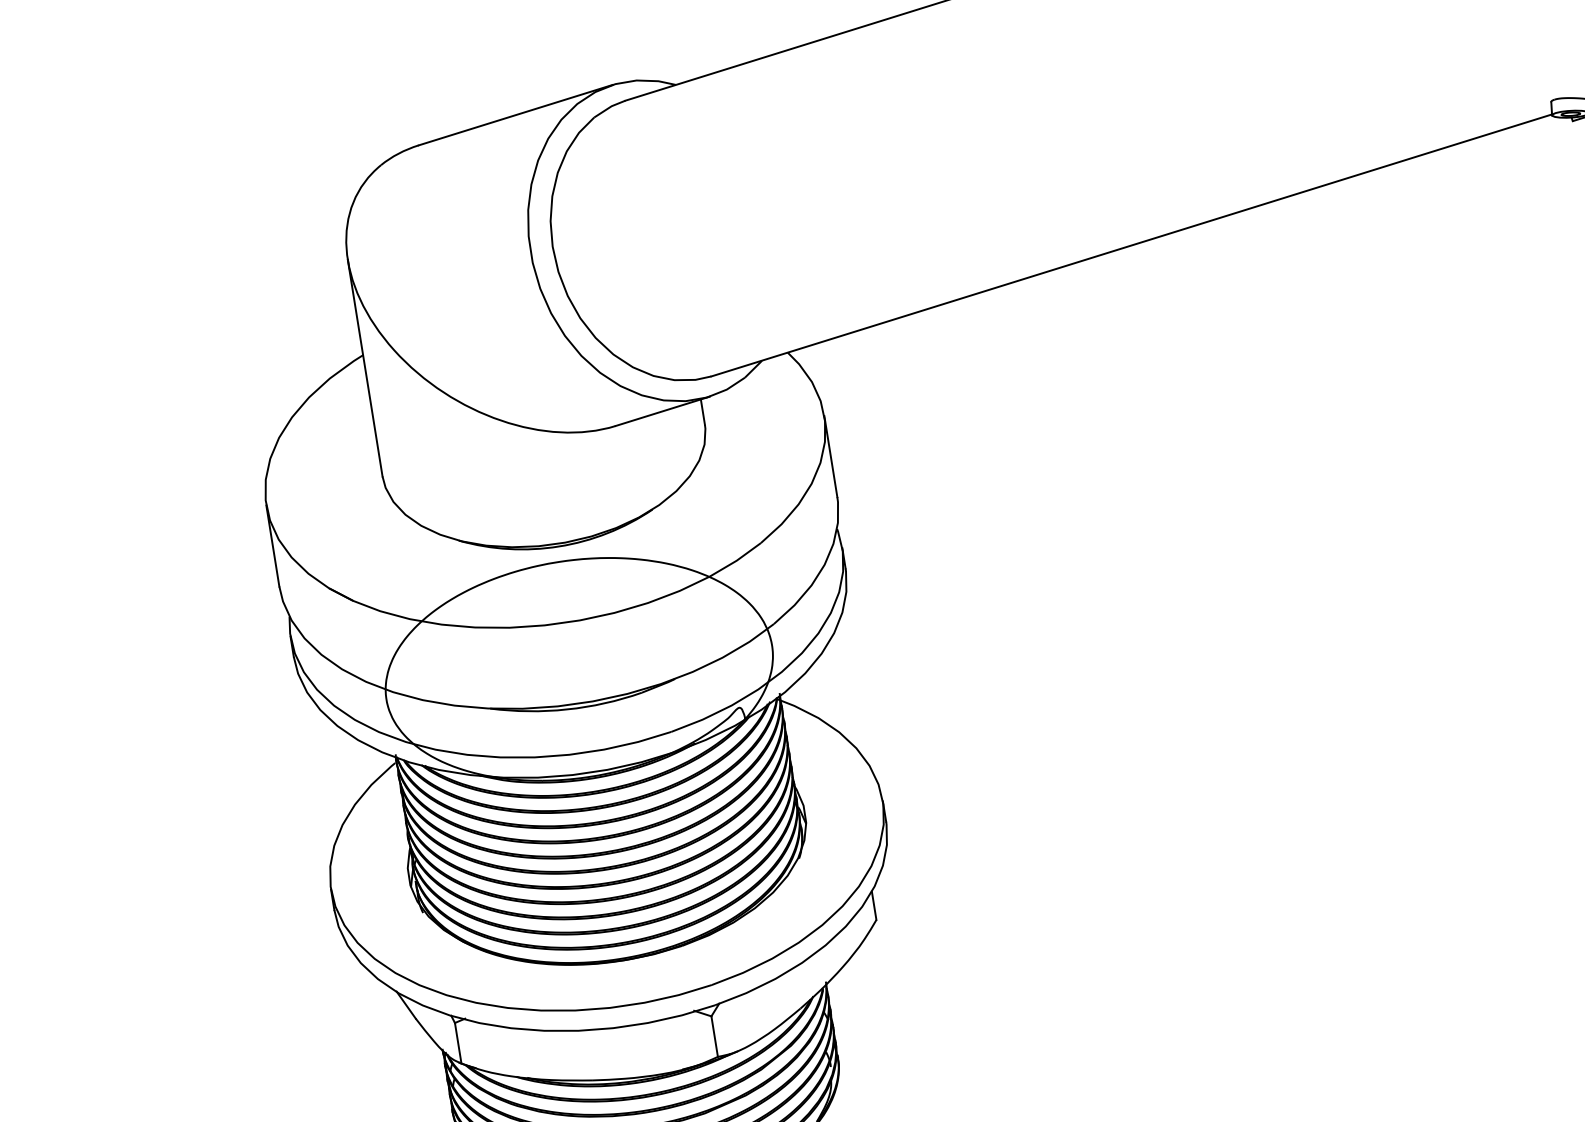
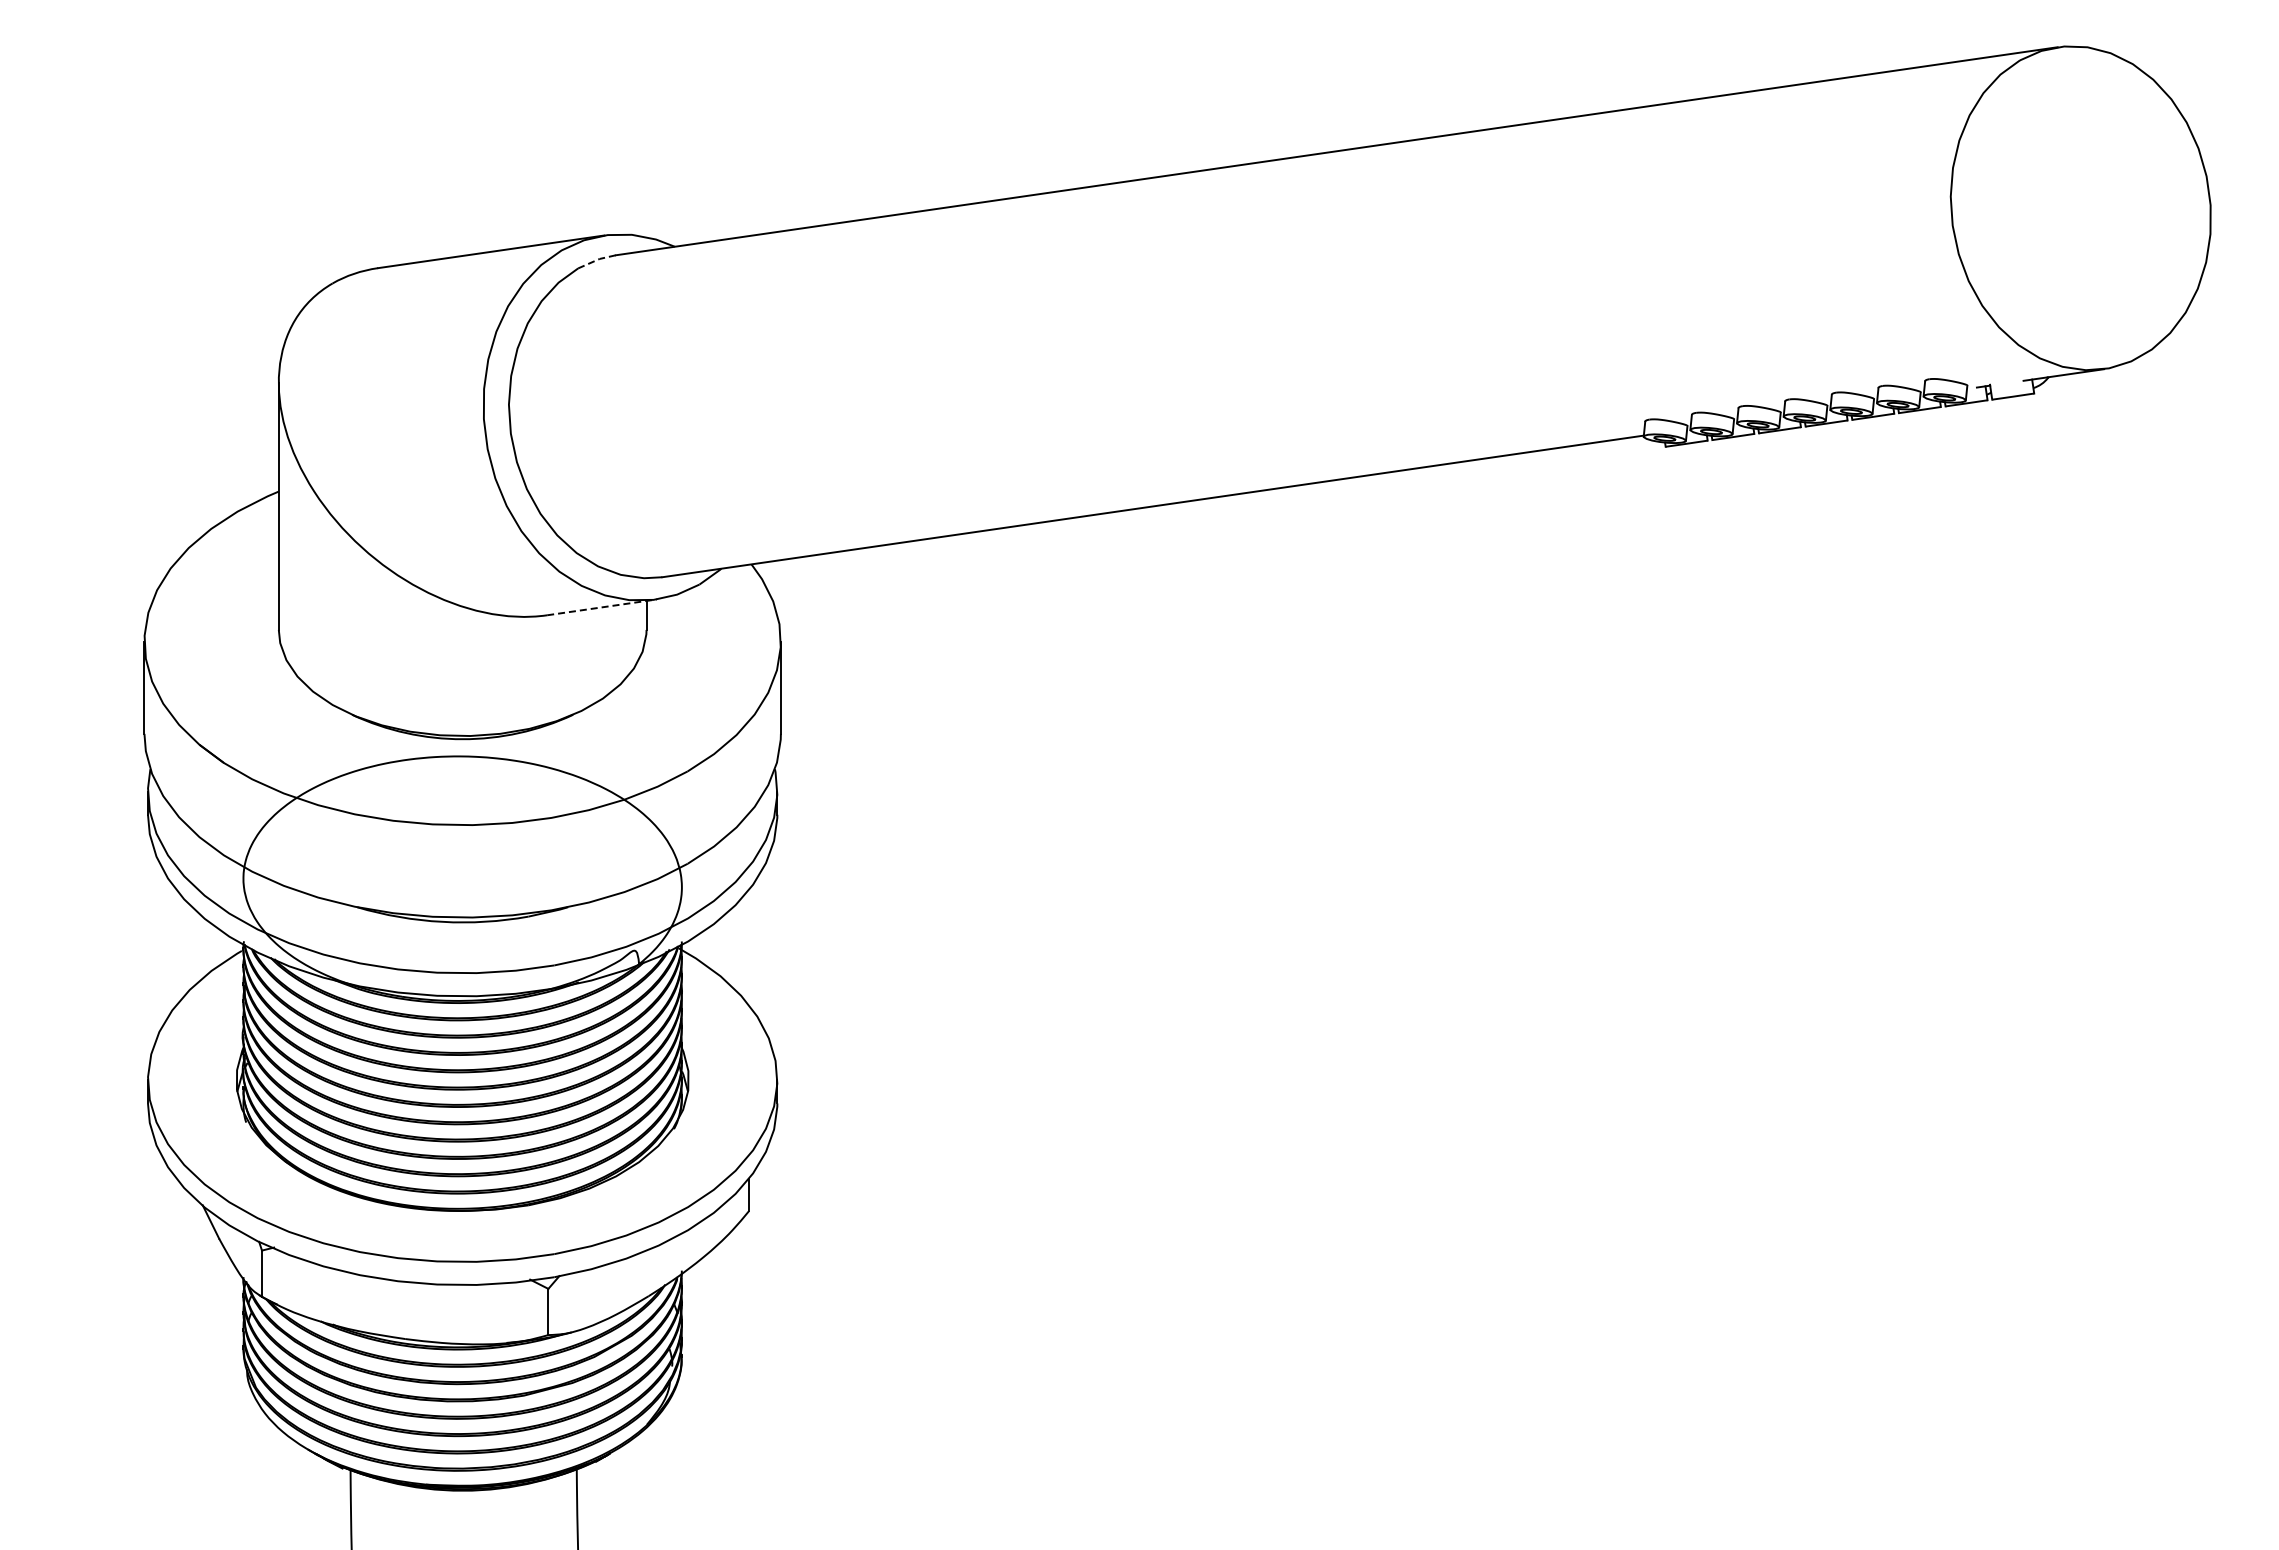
line: (609, 107) -> (596, 260), solid -> dashed
line: (663, 411) -> (602, 607), solid -> dashed

